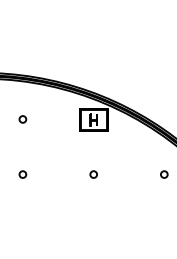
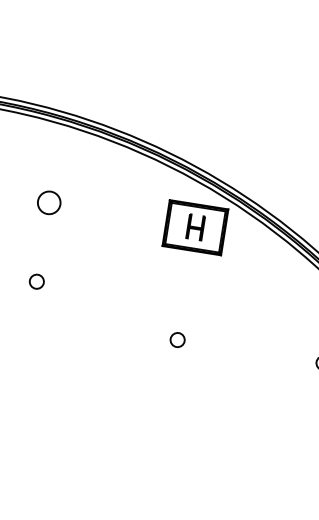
circle: (22, 119) -> (48, 202), size x1.6
circle: (22, 174) -> (36, 281), moved

